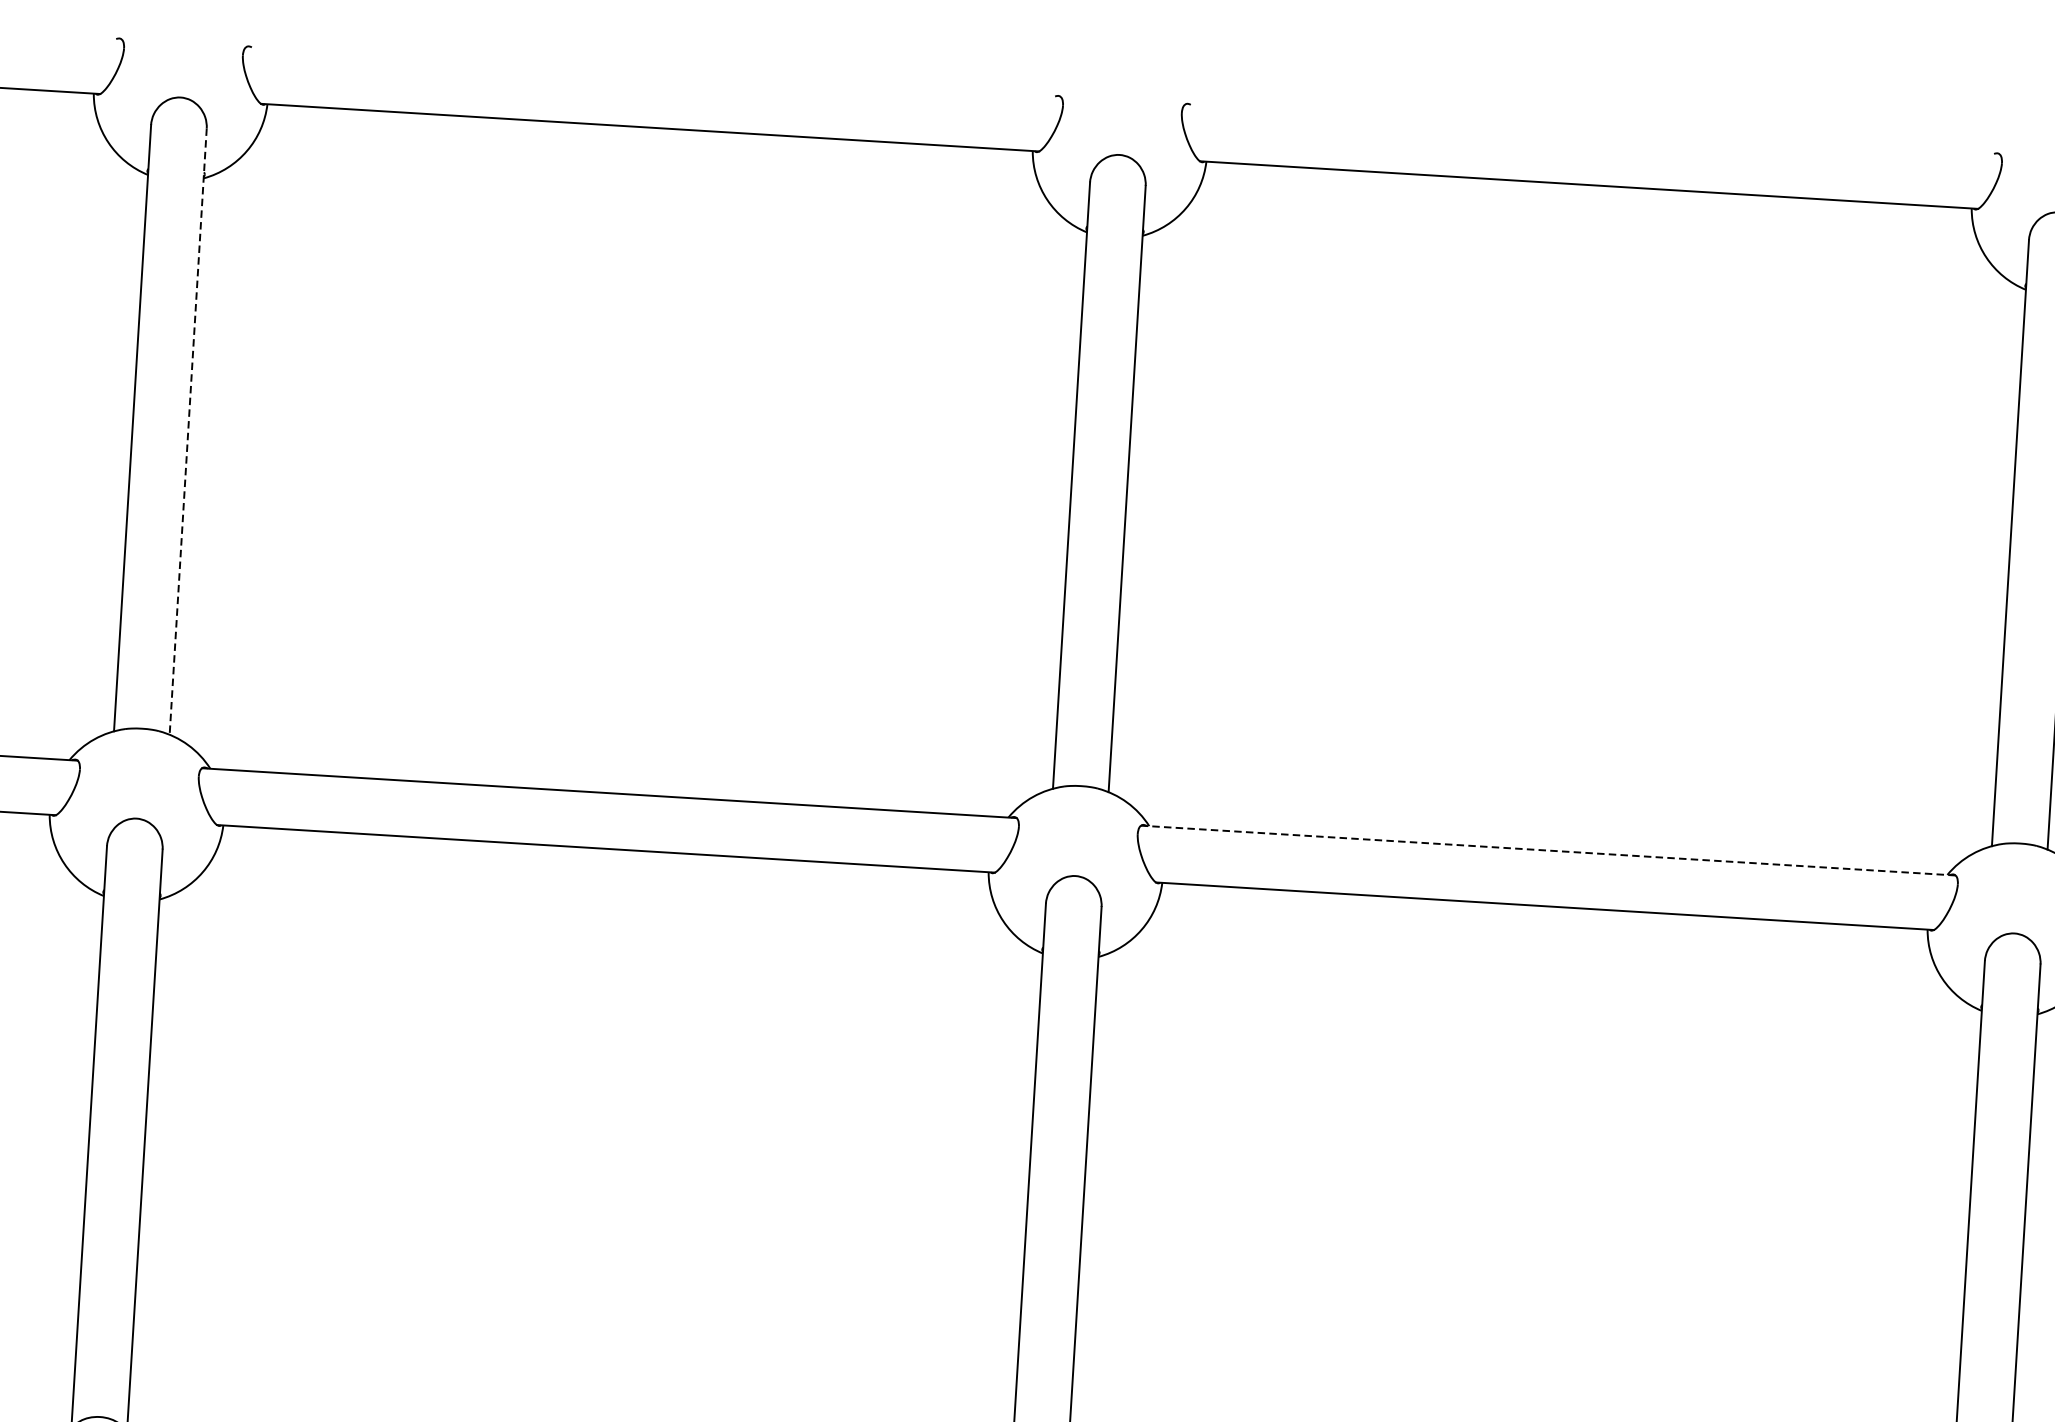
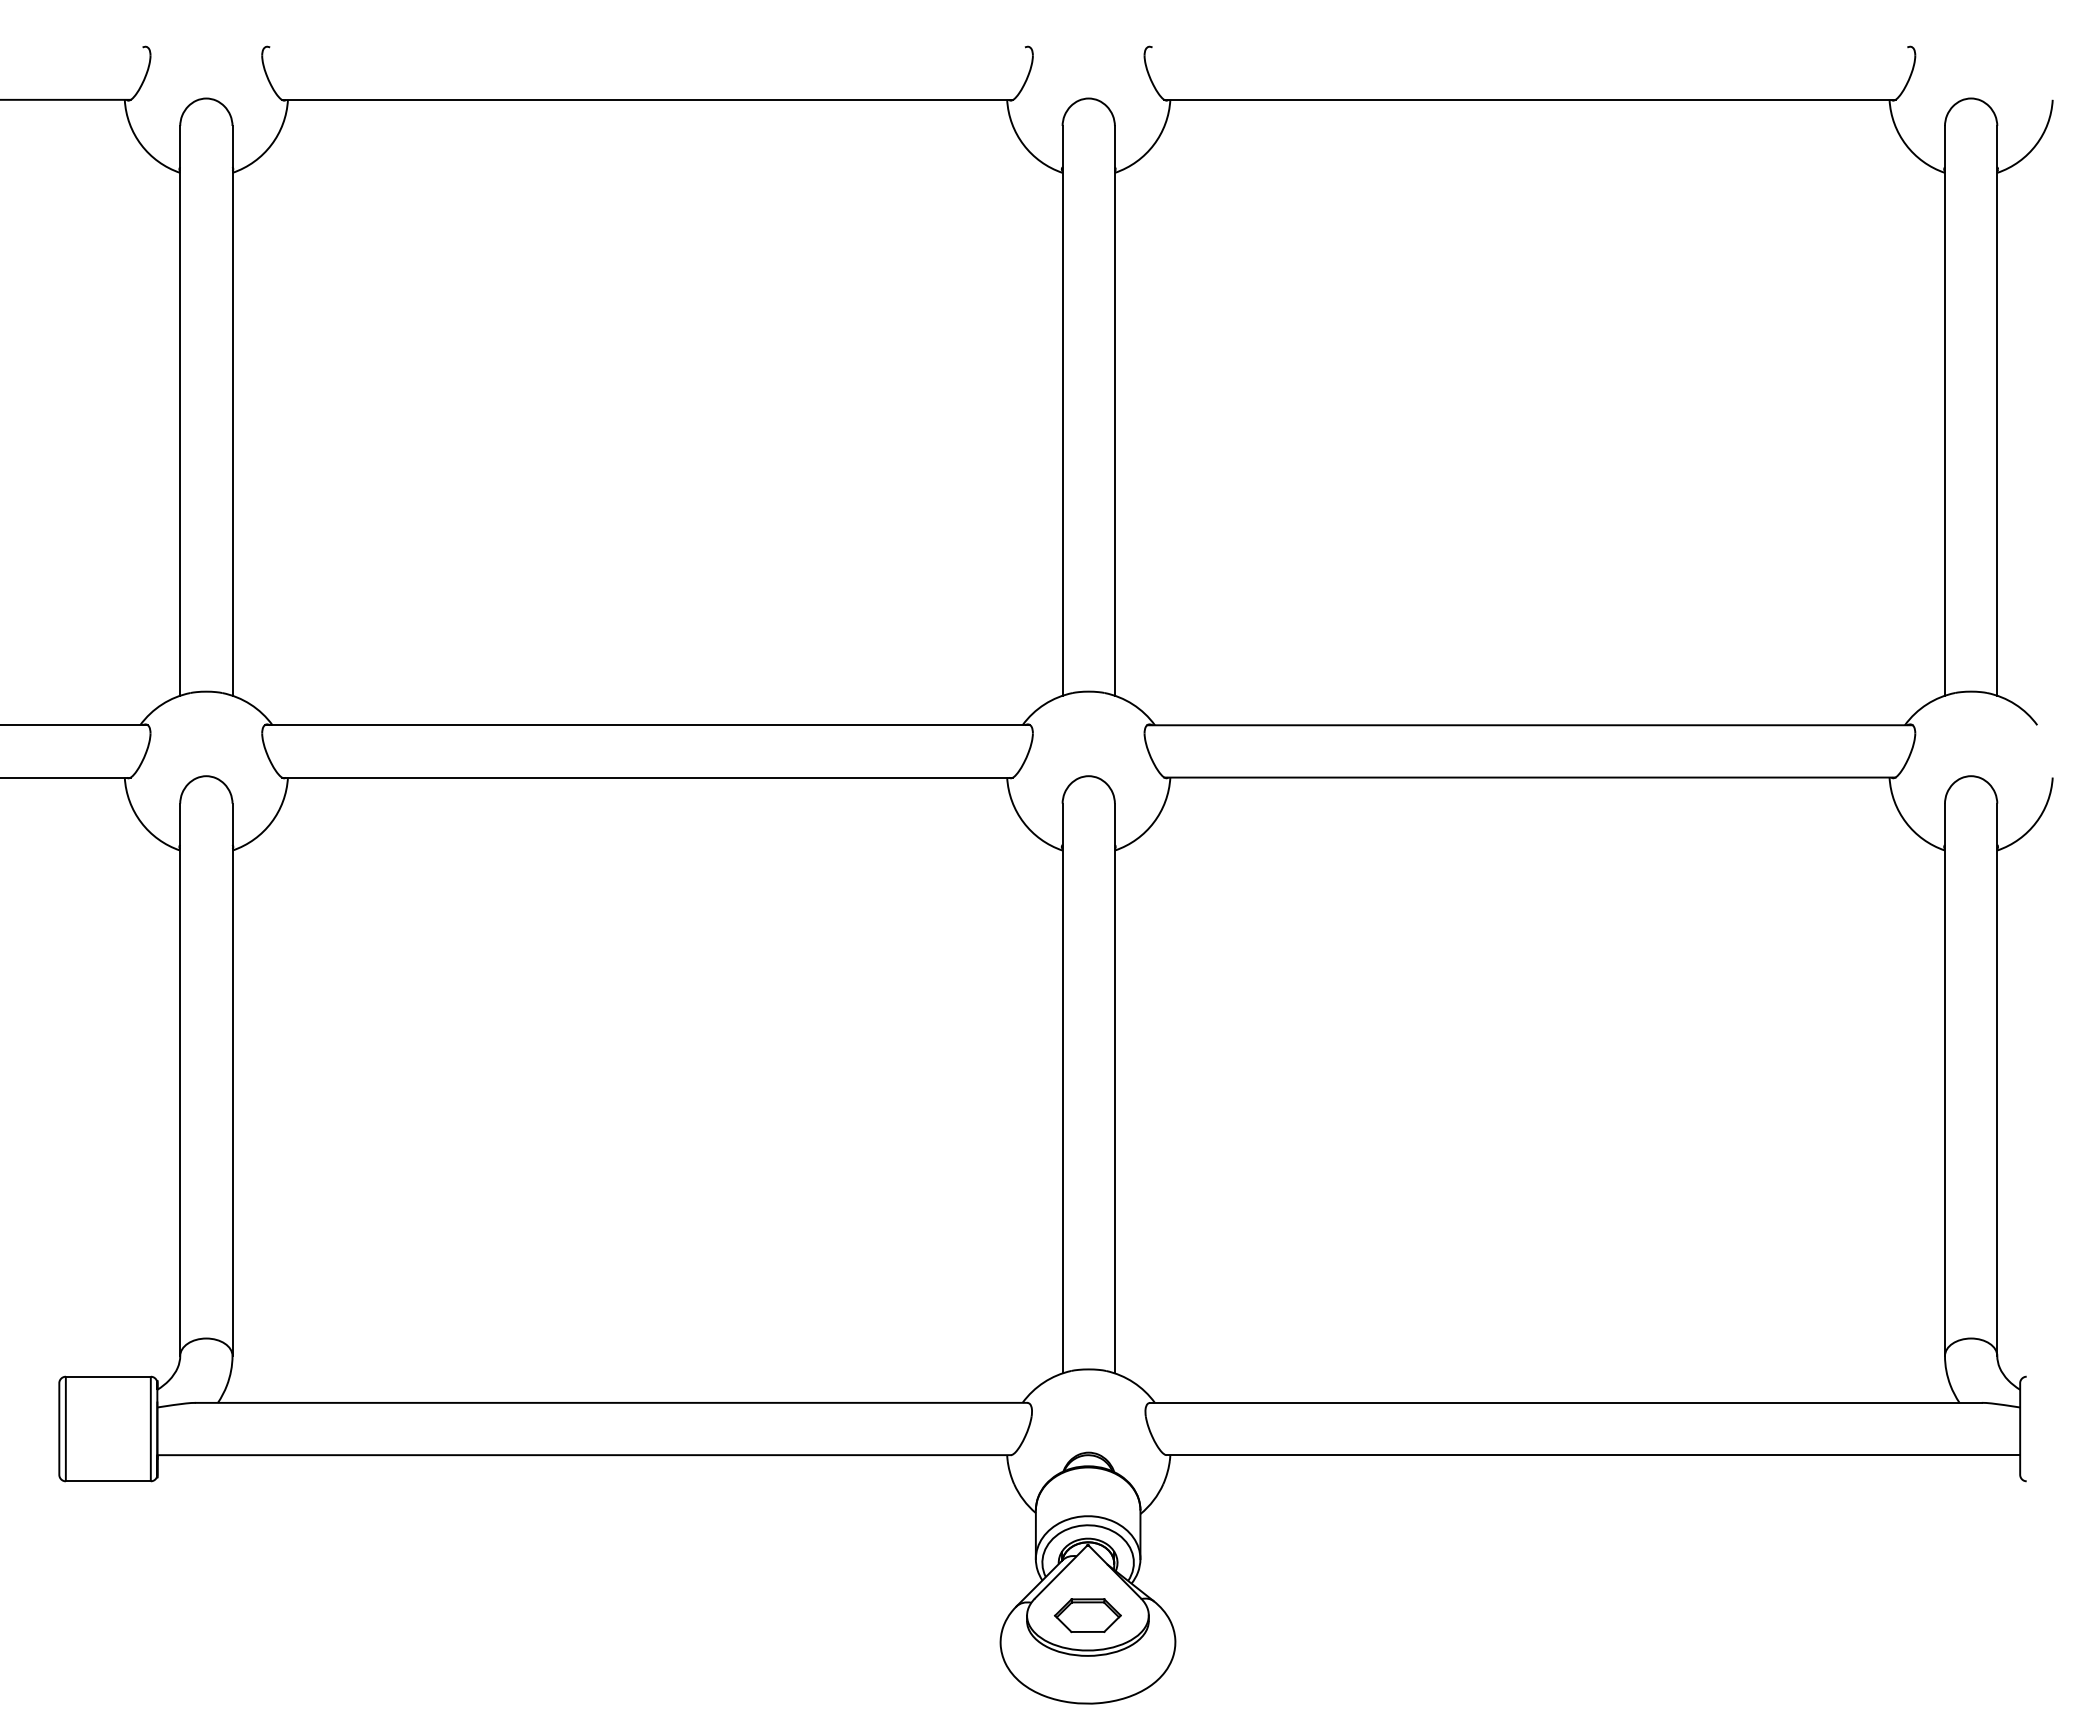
line: (188, 431) -> (232, 410), dashed -> solid
line: (1547, 850) -> (1529, 725), dashed -> solid

